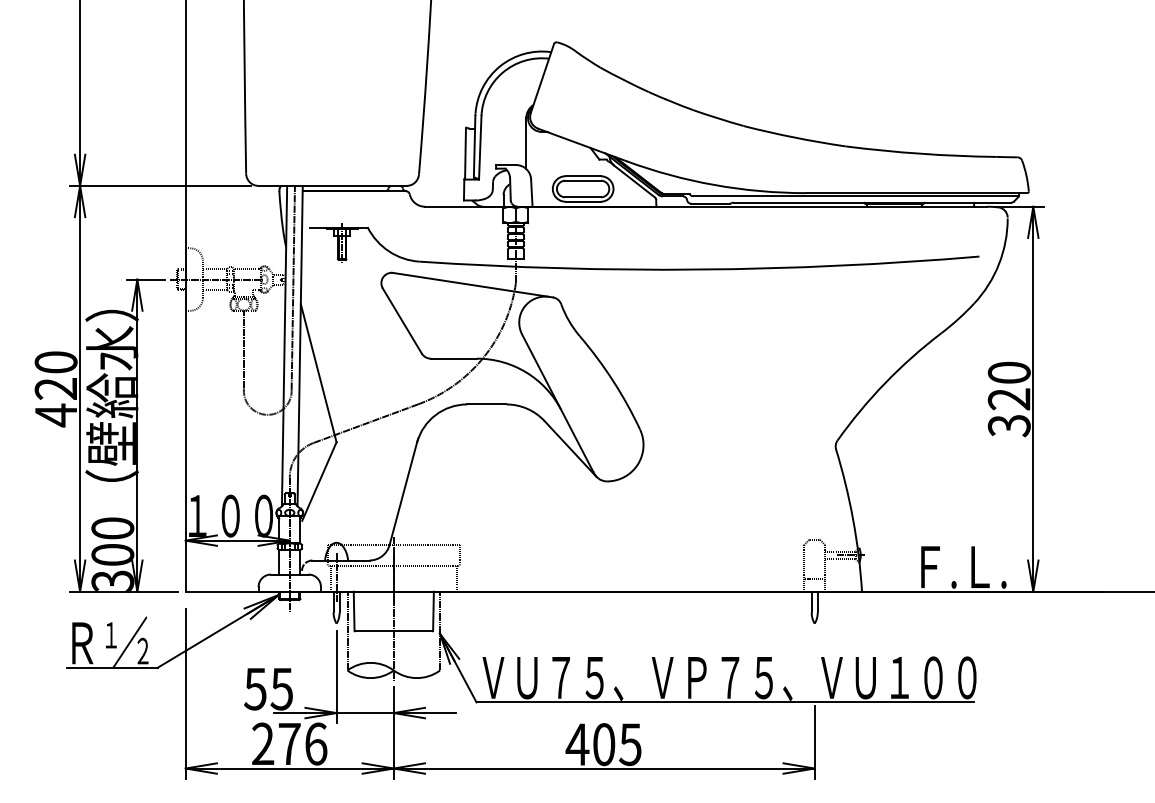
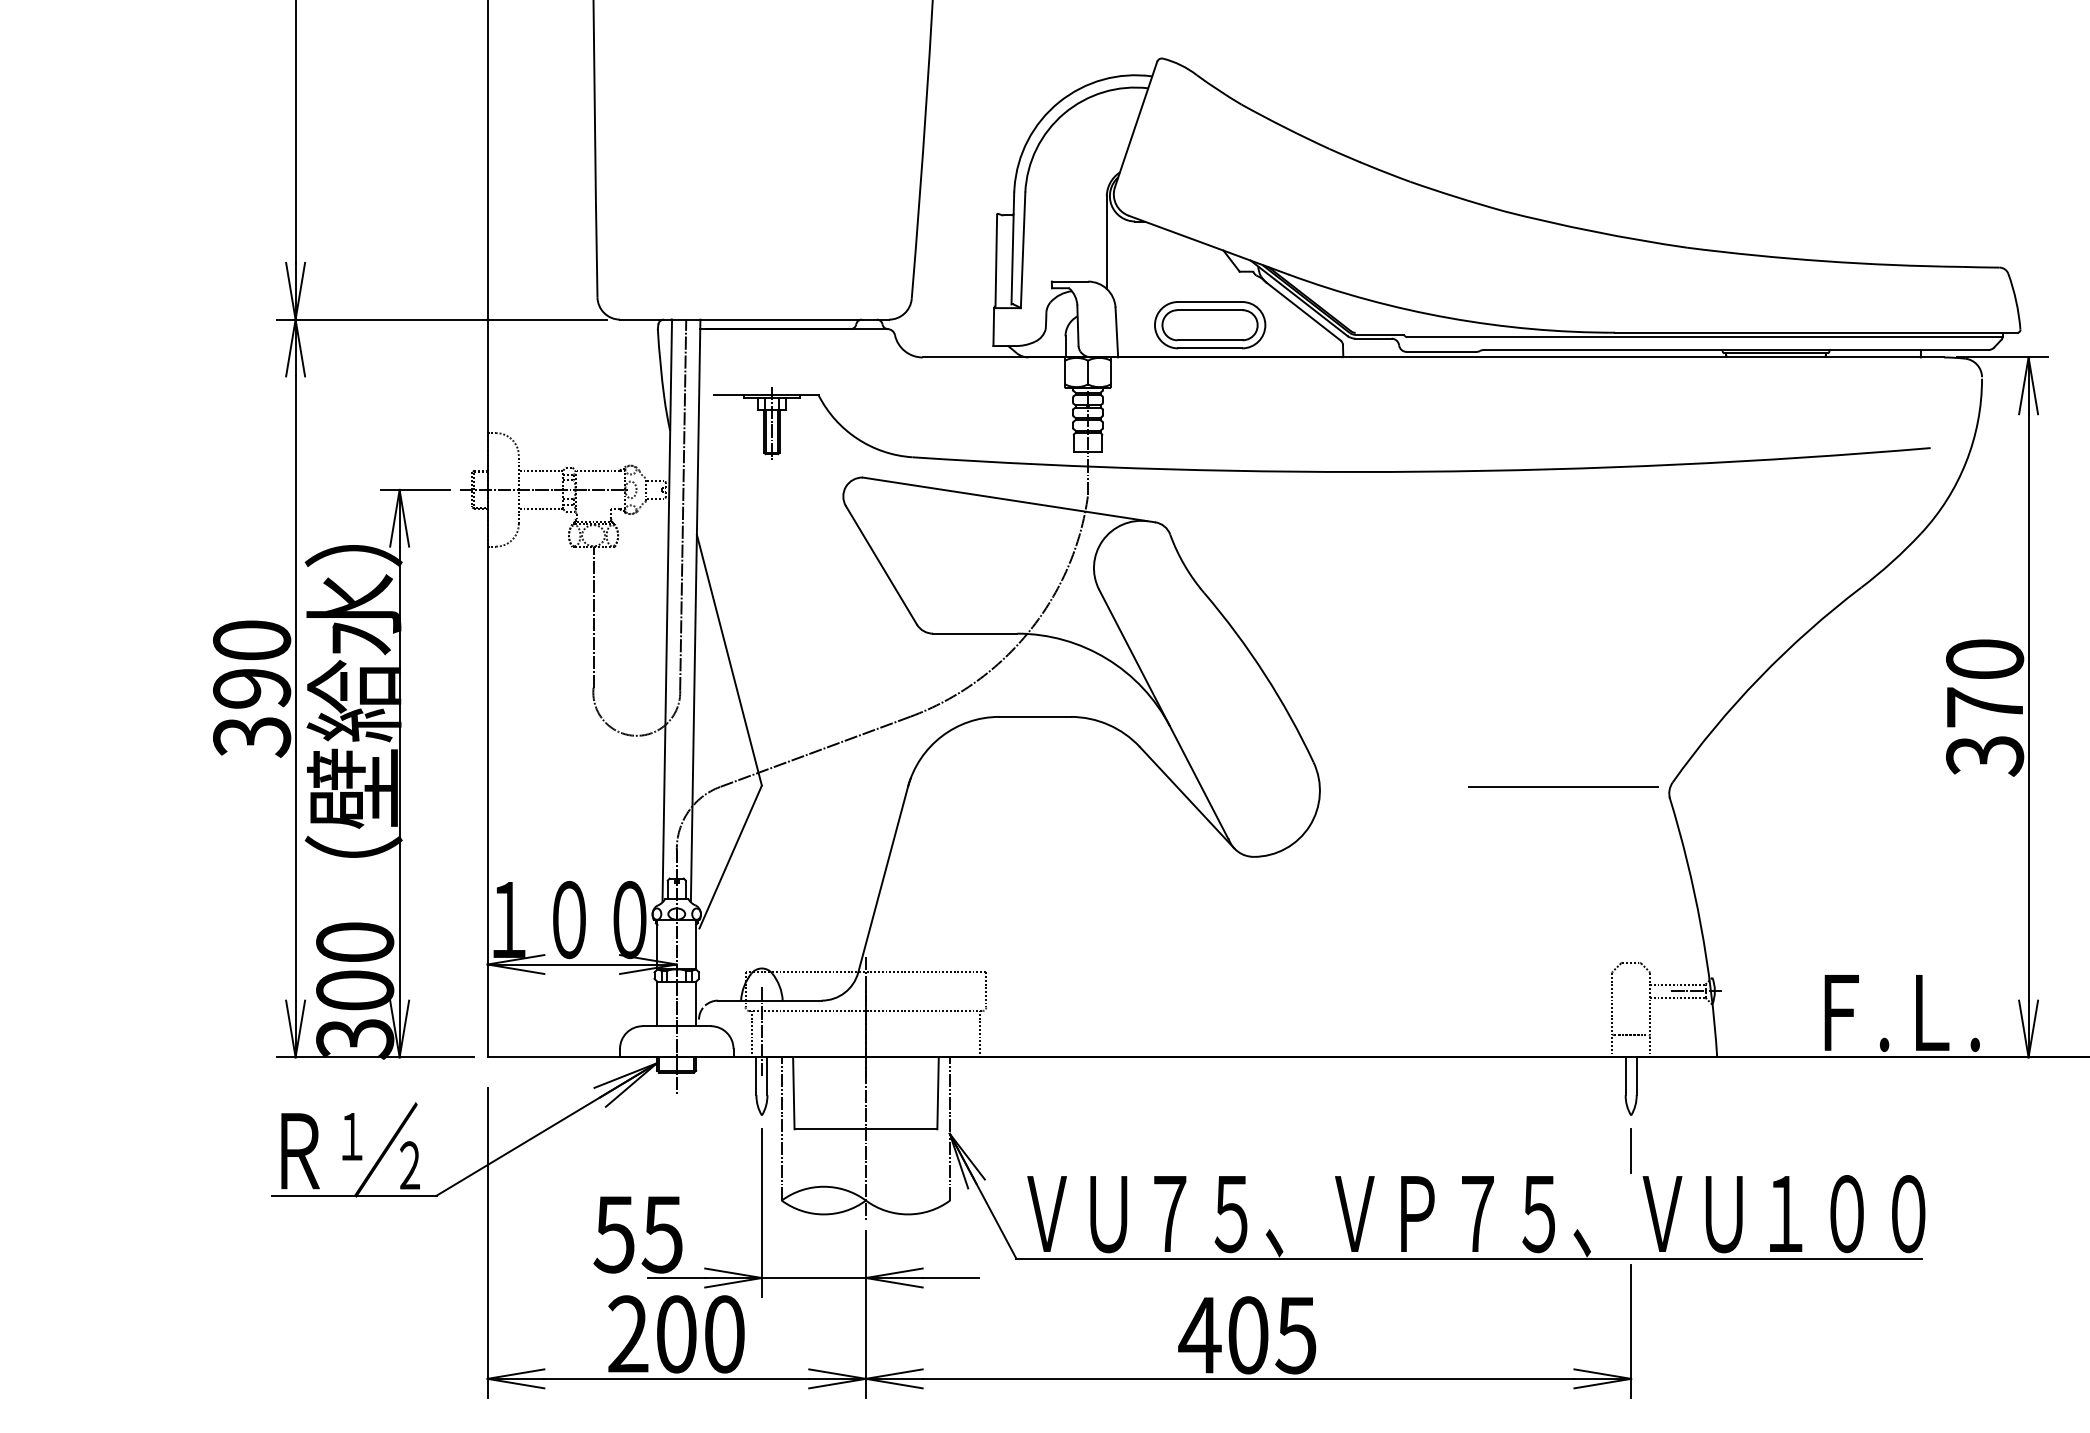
text: (1008, 399) -> (1983, 707), 320 -> 370
text: (55, 402) -> (250, 713), 420 -> 390
line: (777, 442) -> (1563, 786), added
line: (814, 642) -> (1630, 1149), added
text: (302, 743) -> (699, 1333), 276 -> 200

